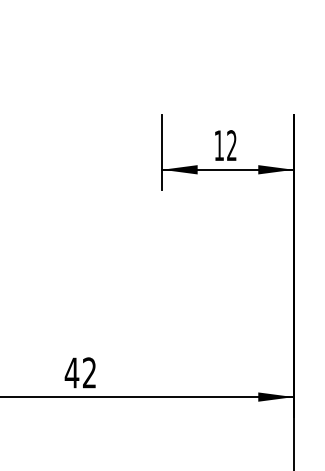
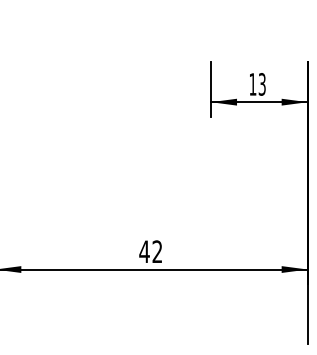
text: (230, 145) -> (261, 84), 12 -> 13

